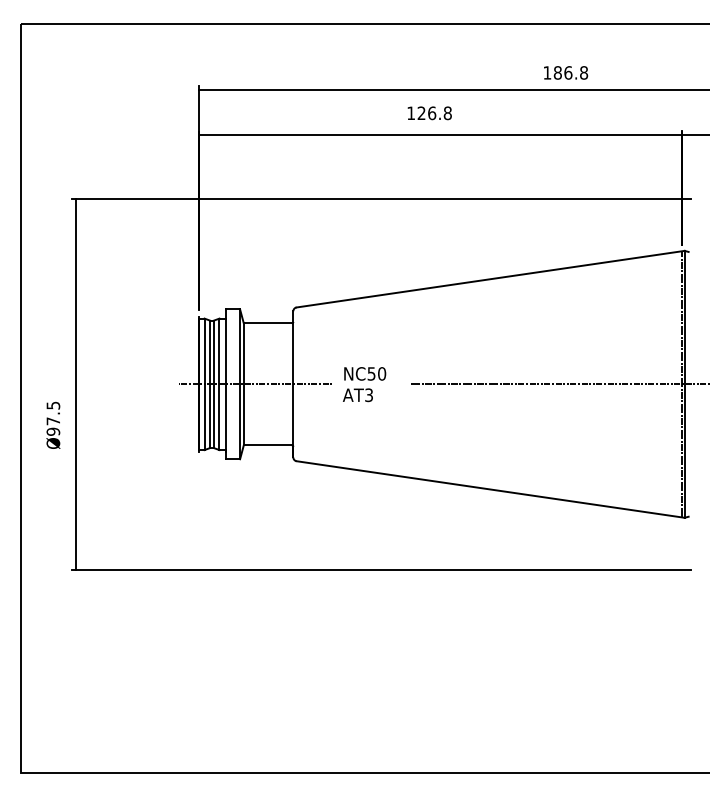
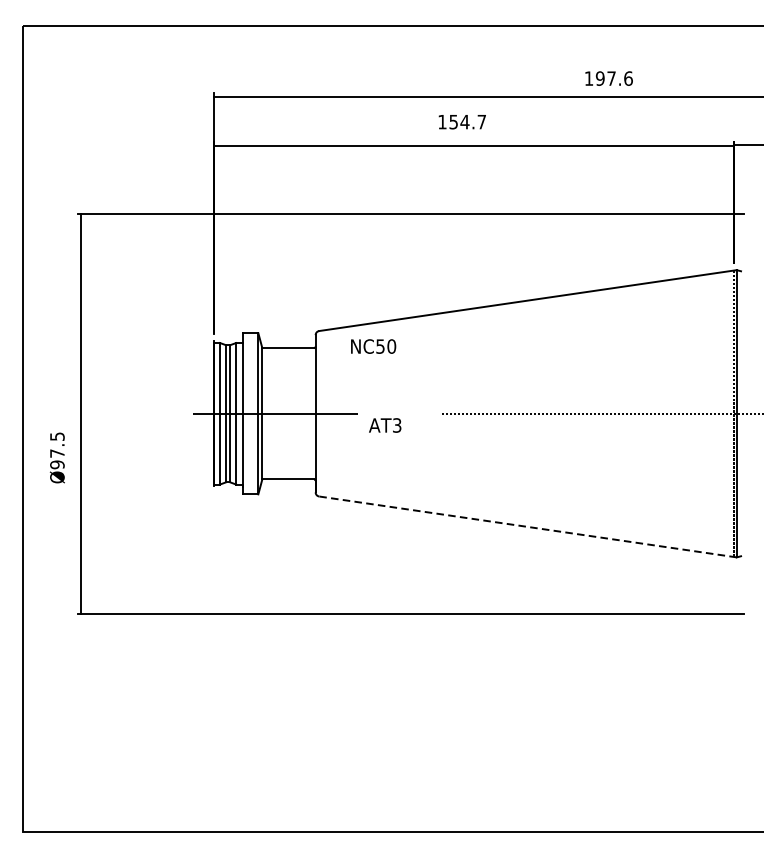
text: (570, 72) -> (613, 78), 186.8 -> 197.6
text: (434, 113) -> (467, 122), 126.8 -> 154.7
text: (365, 373) -> (373, 346), moved
line: (490, 489) -> (527, 526), solid -> dashed

